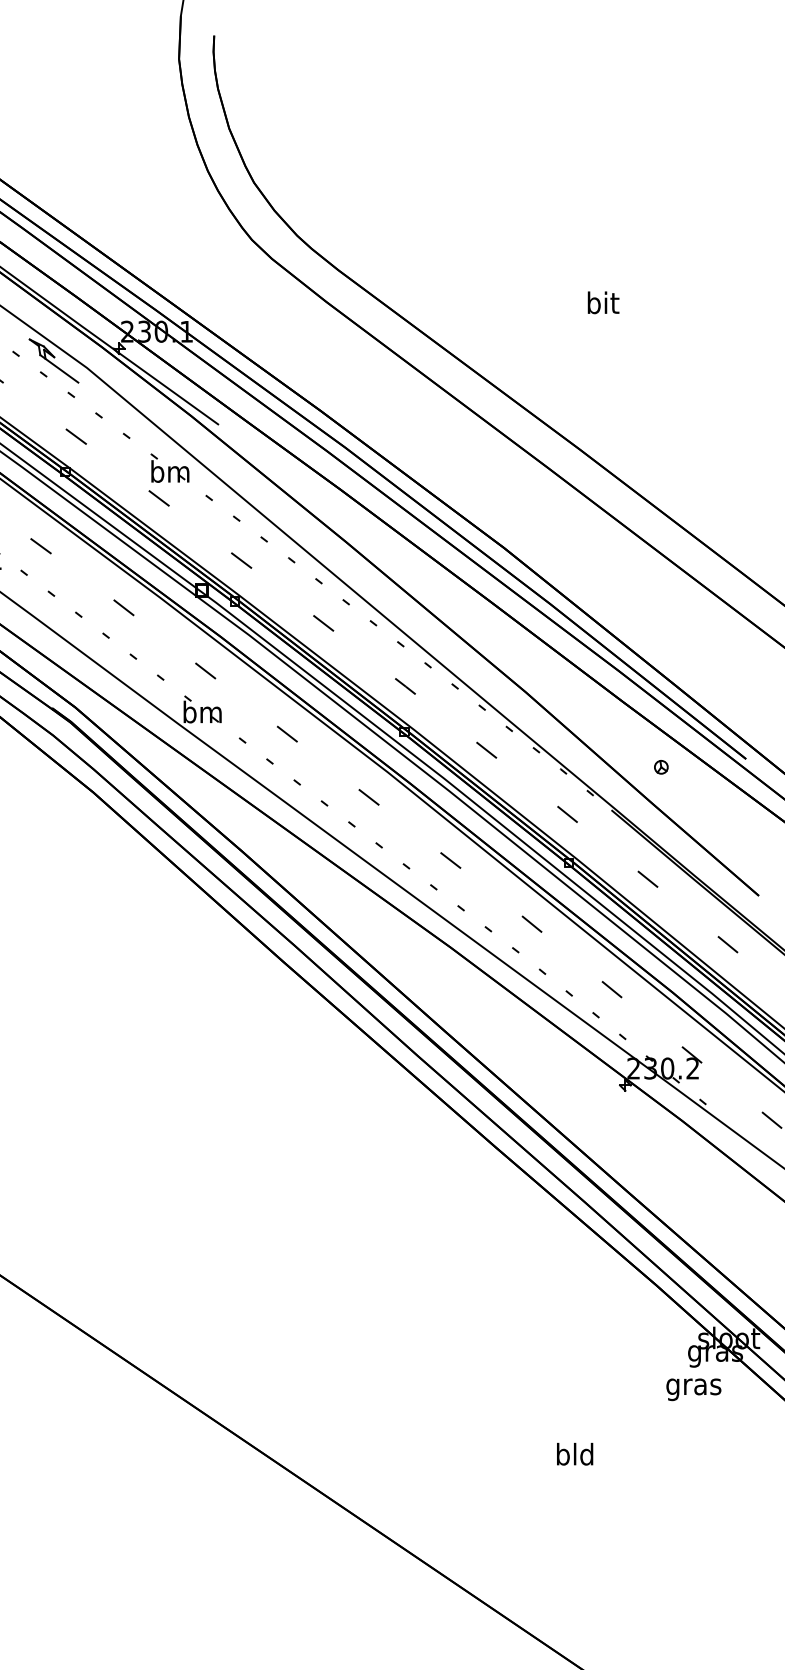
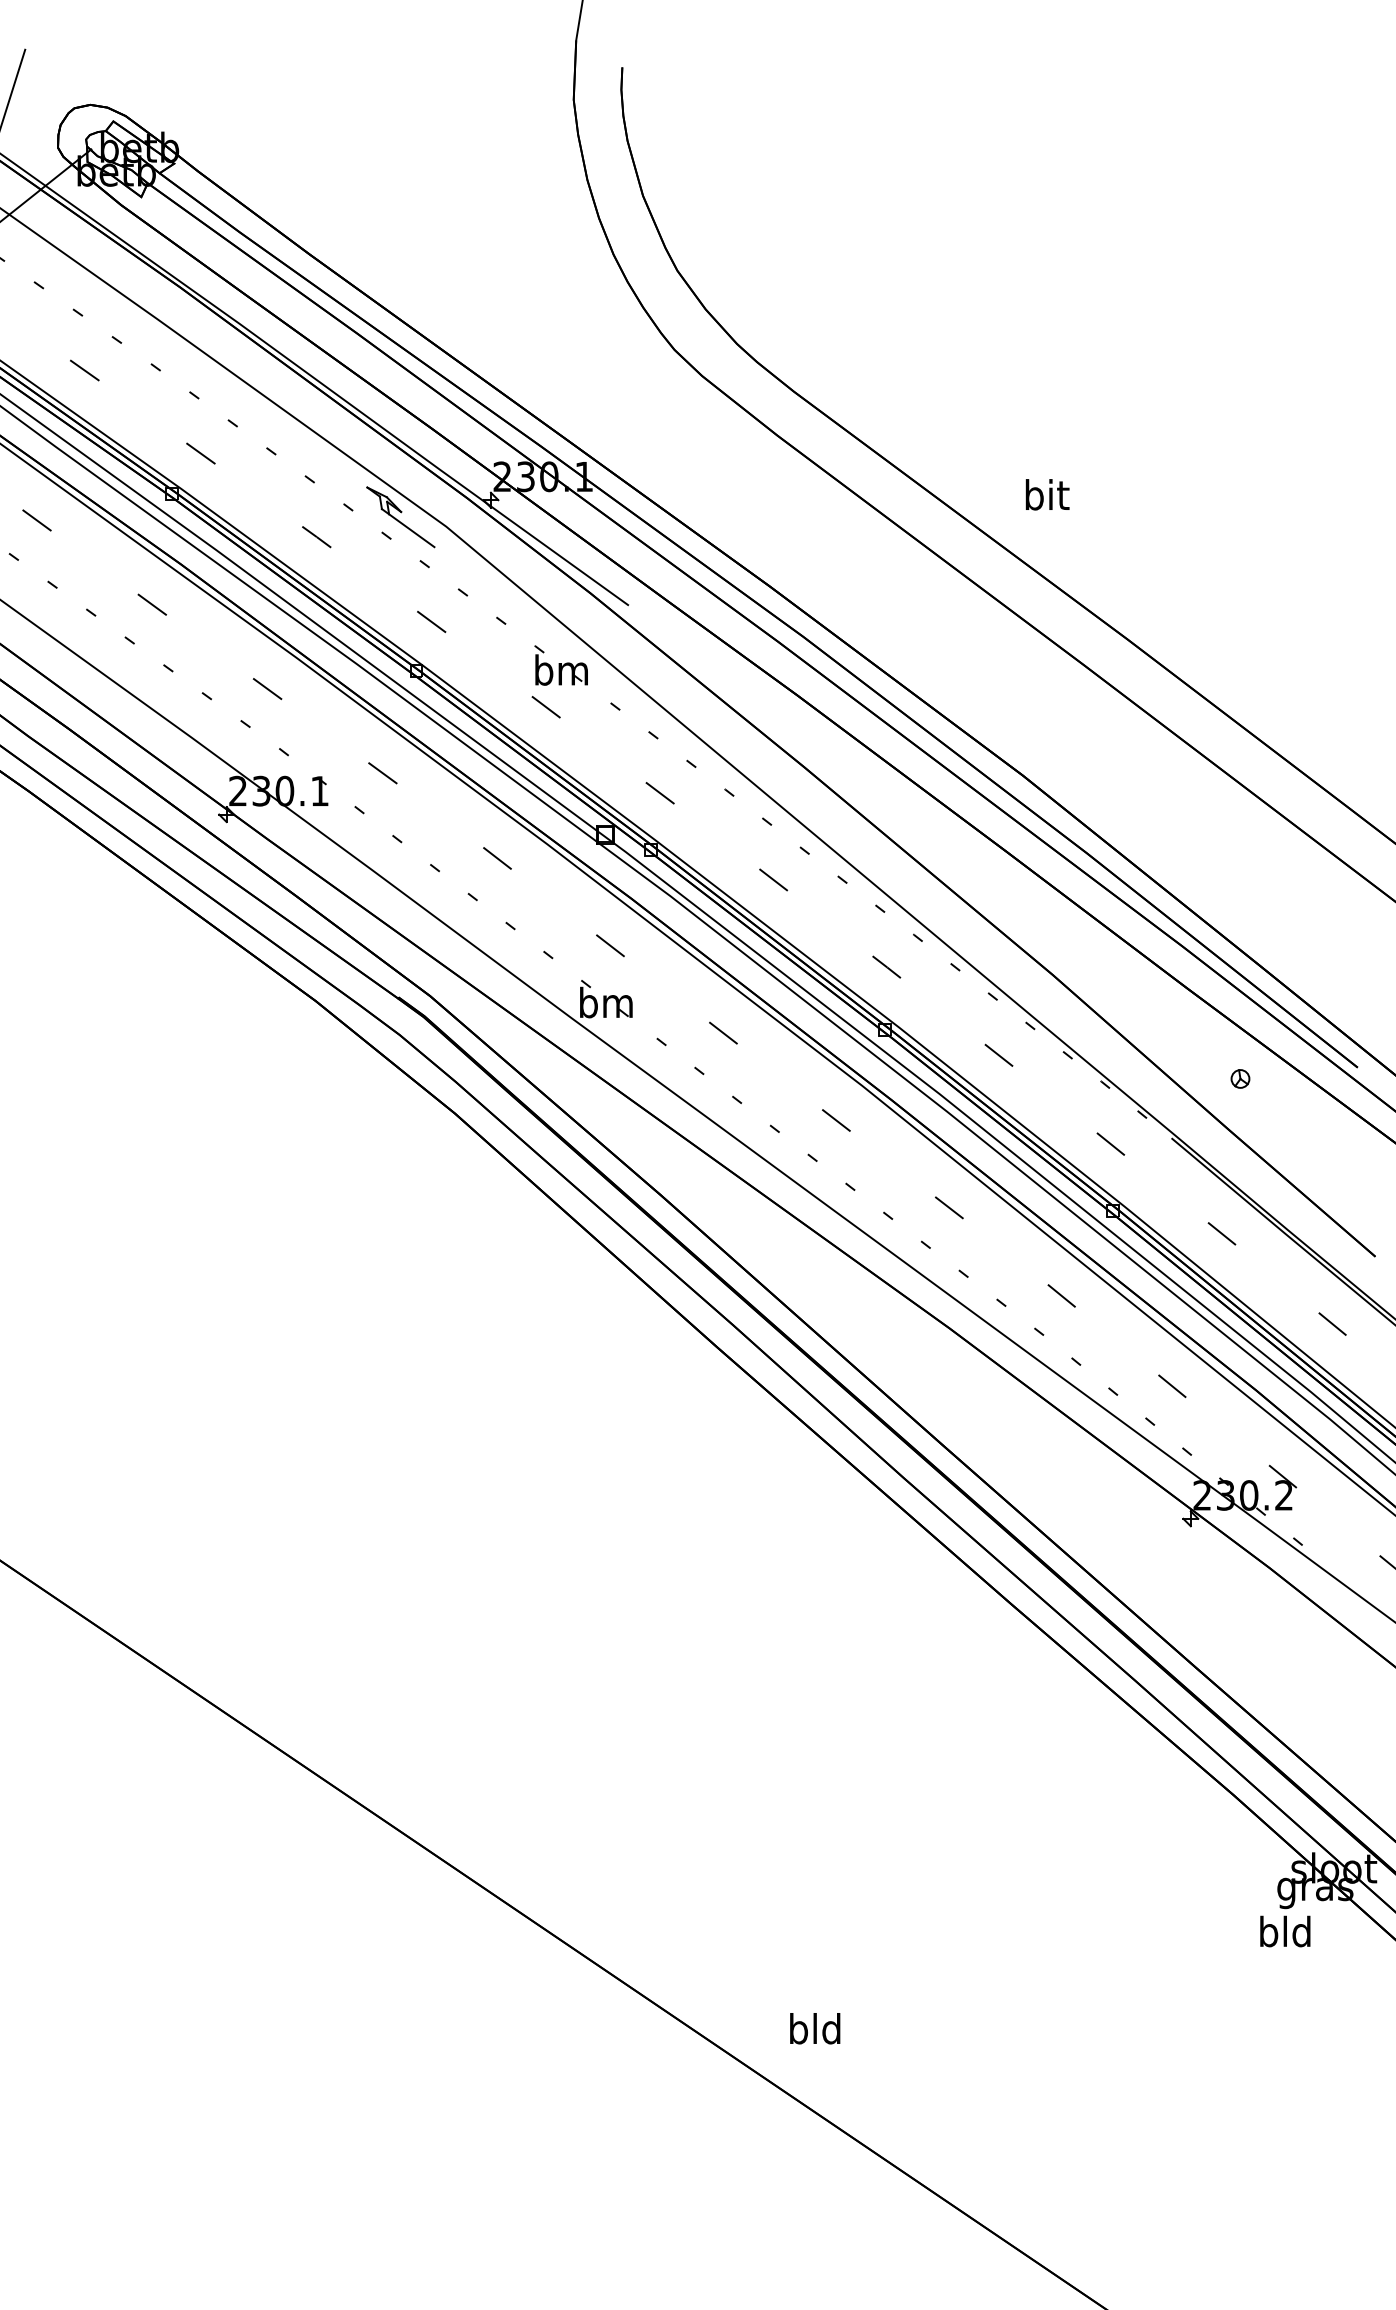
text: (603, 302) -> (1047, 494), moved
text: (693, 1386) -> (1285, 1935), gras -> bld
text: (575, 1454) -> (815, 2028), moved

